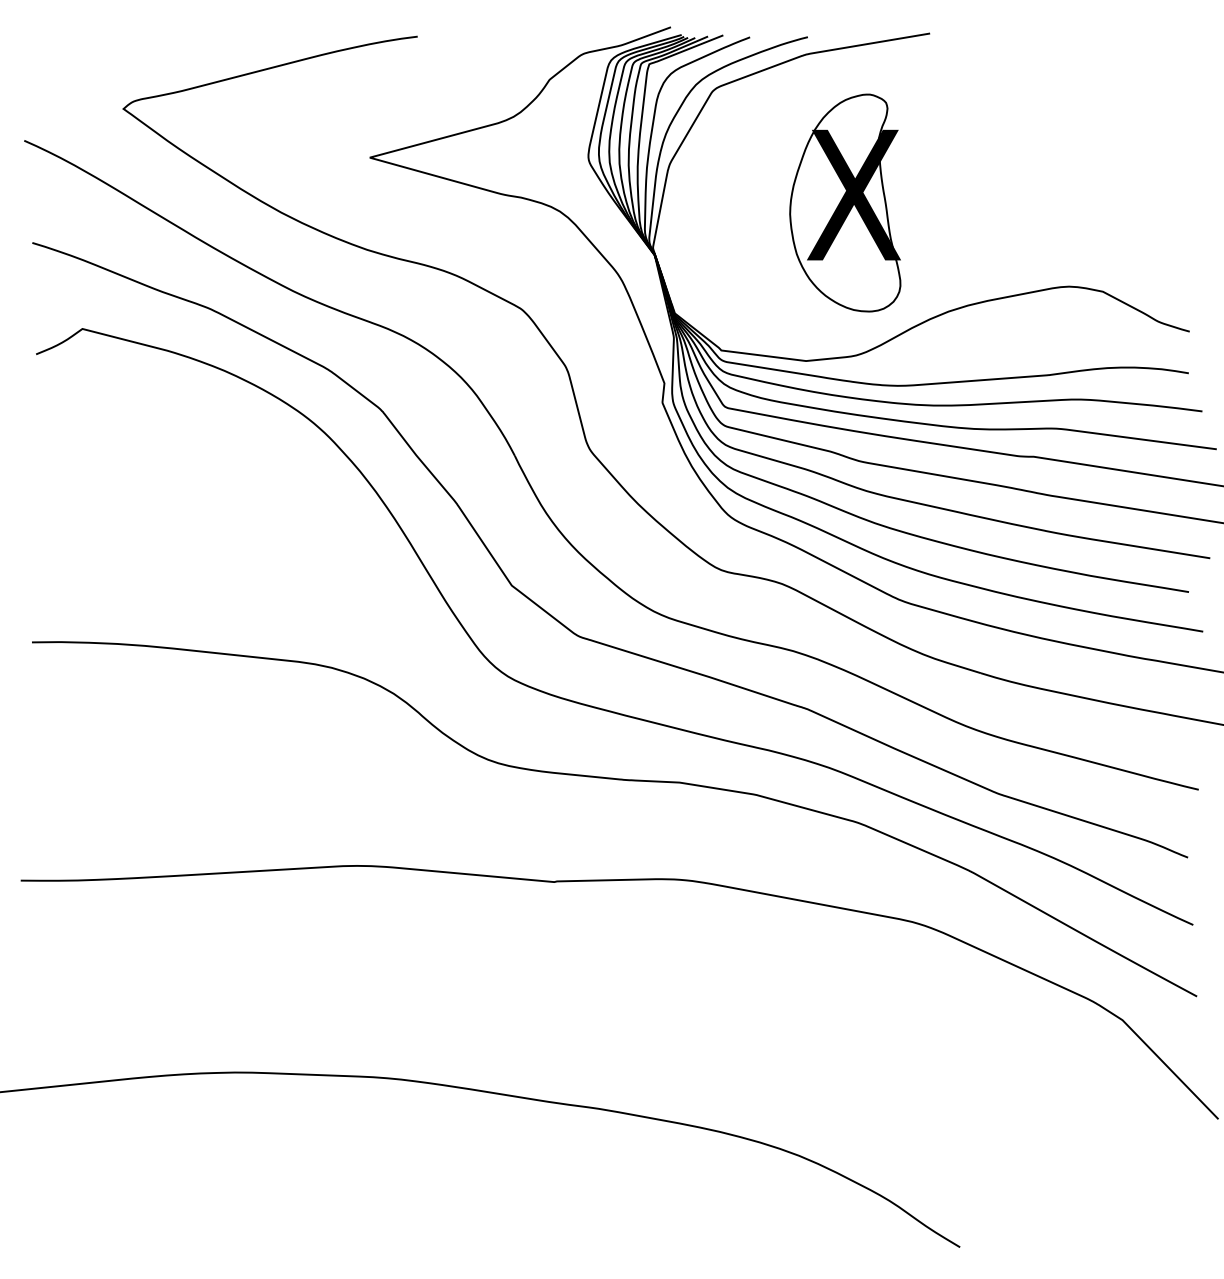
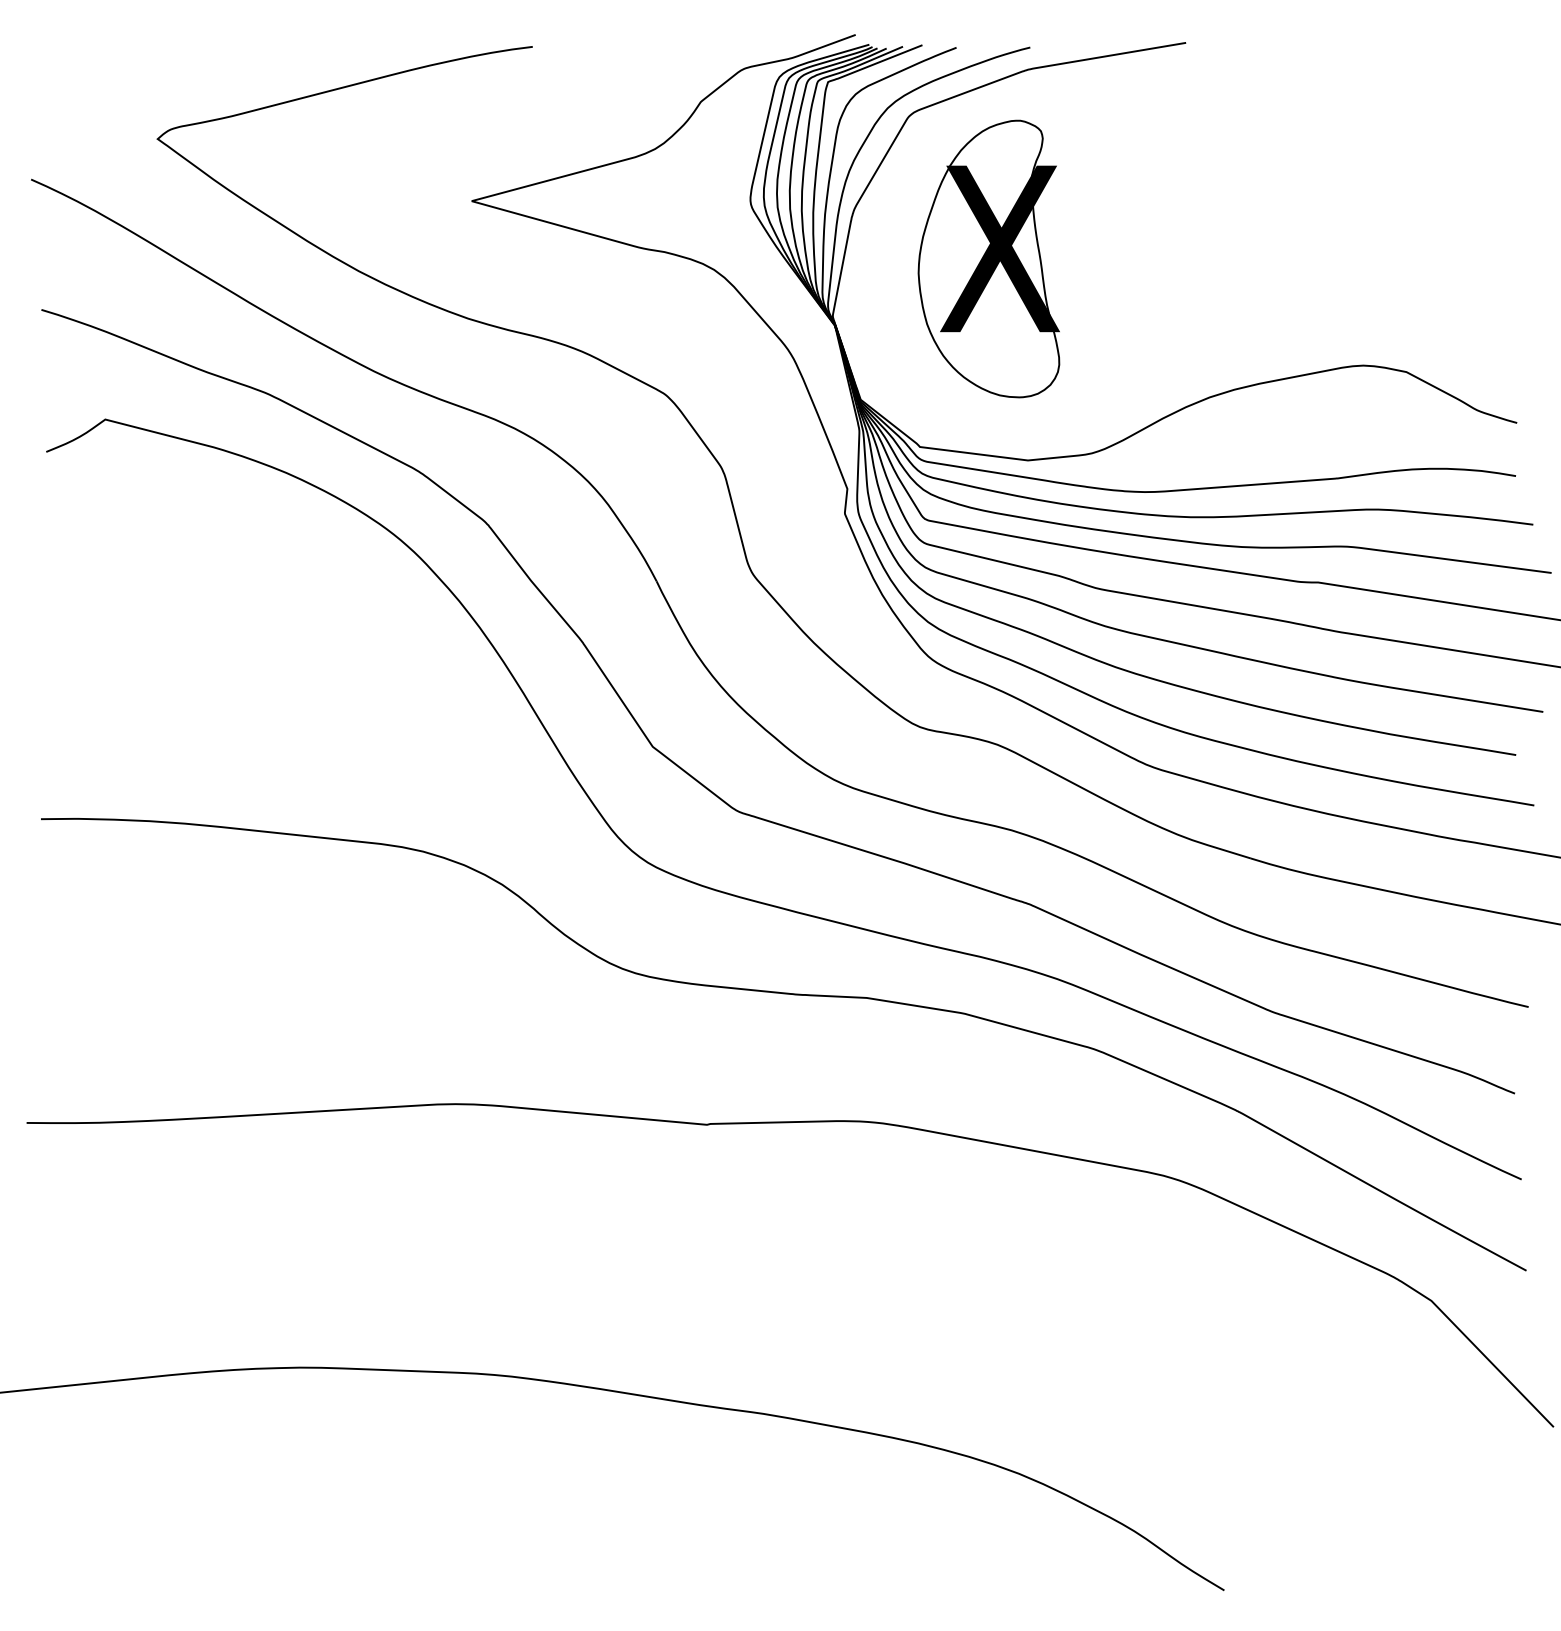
part: (844, 202) -> (988, 258), moved

